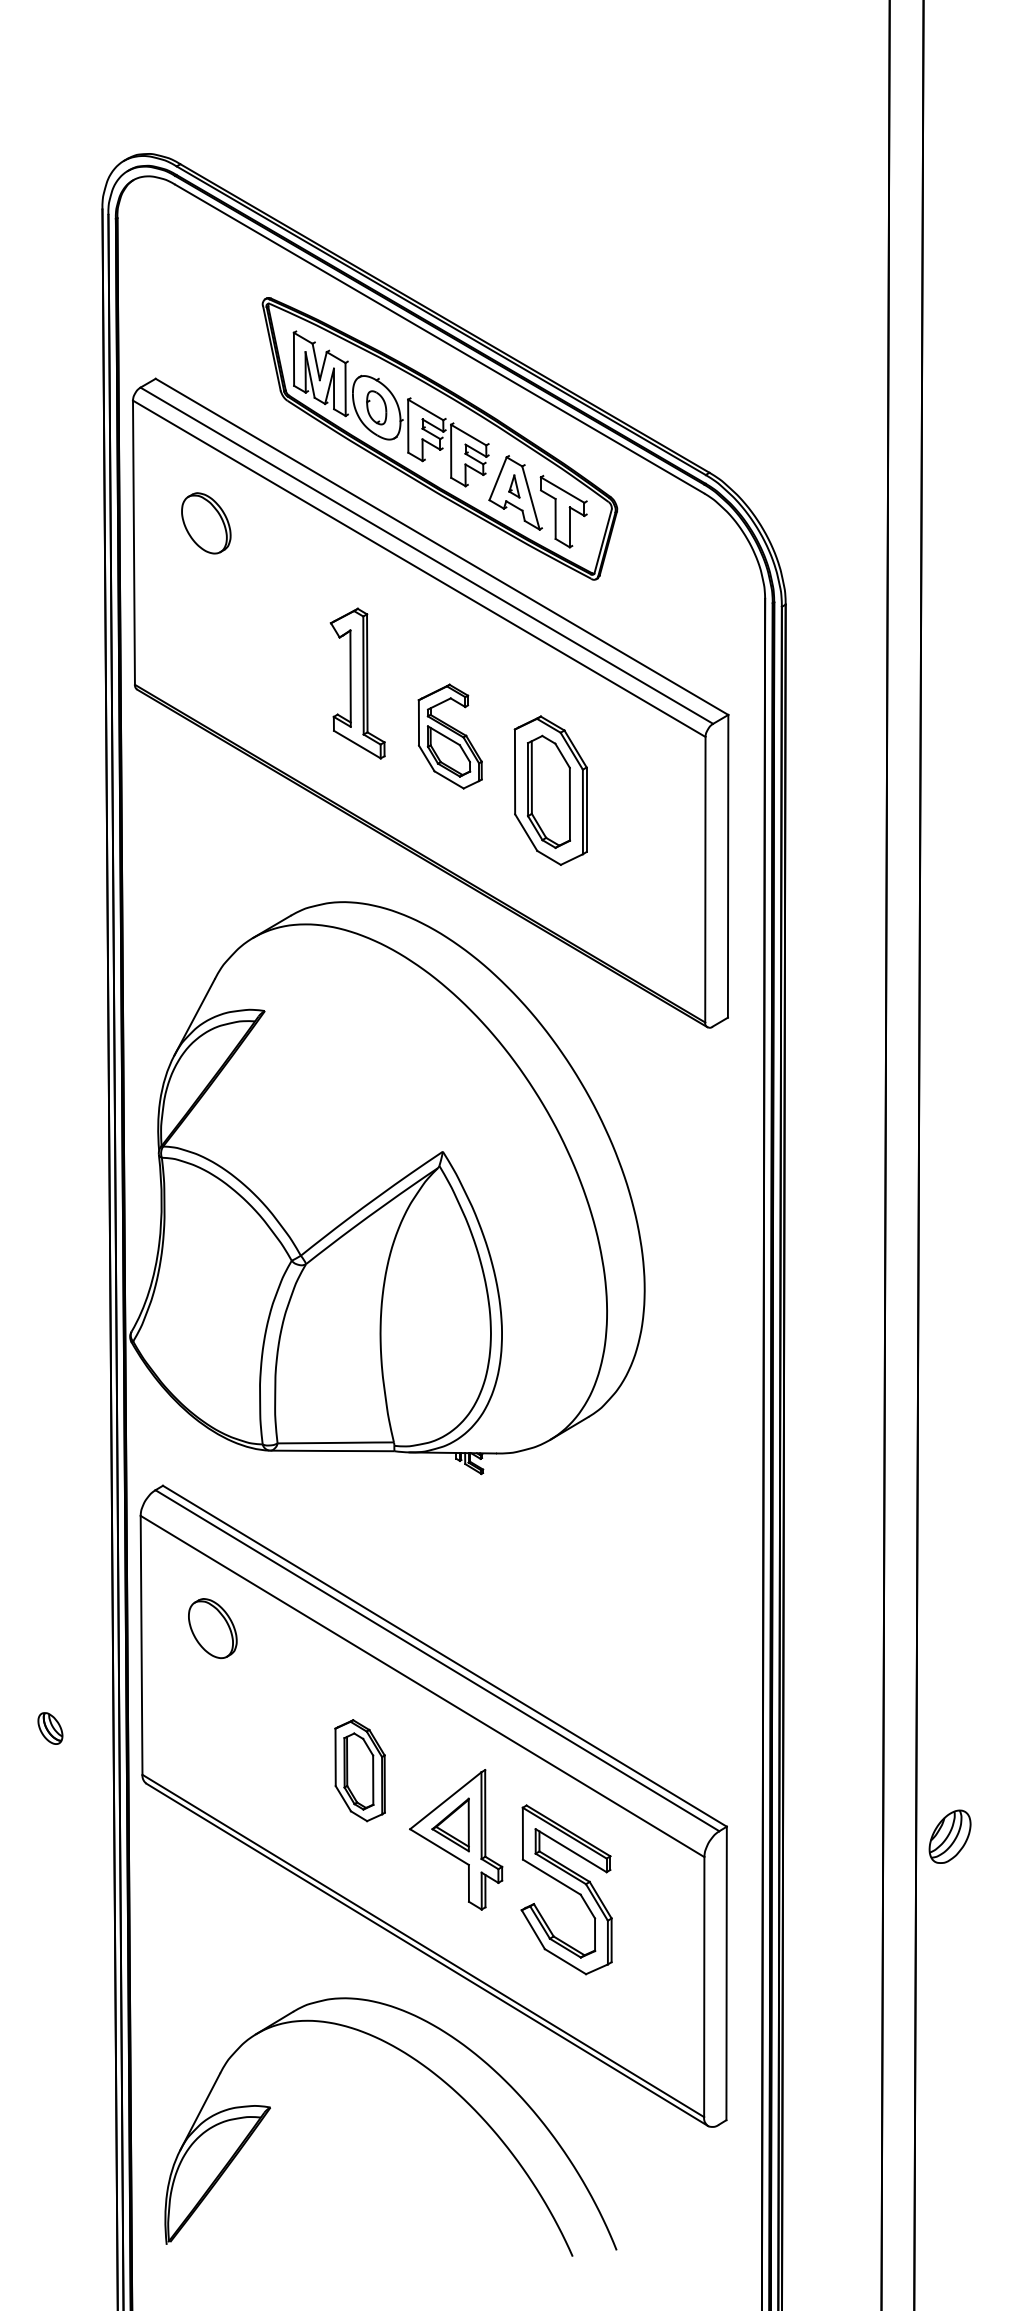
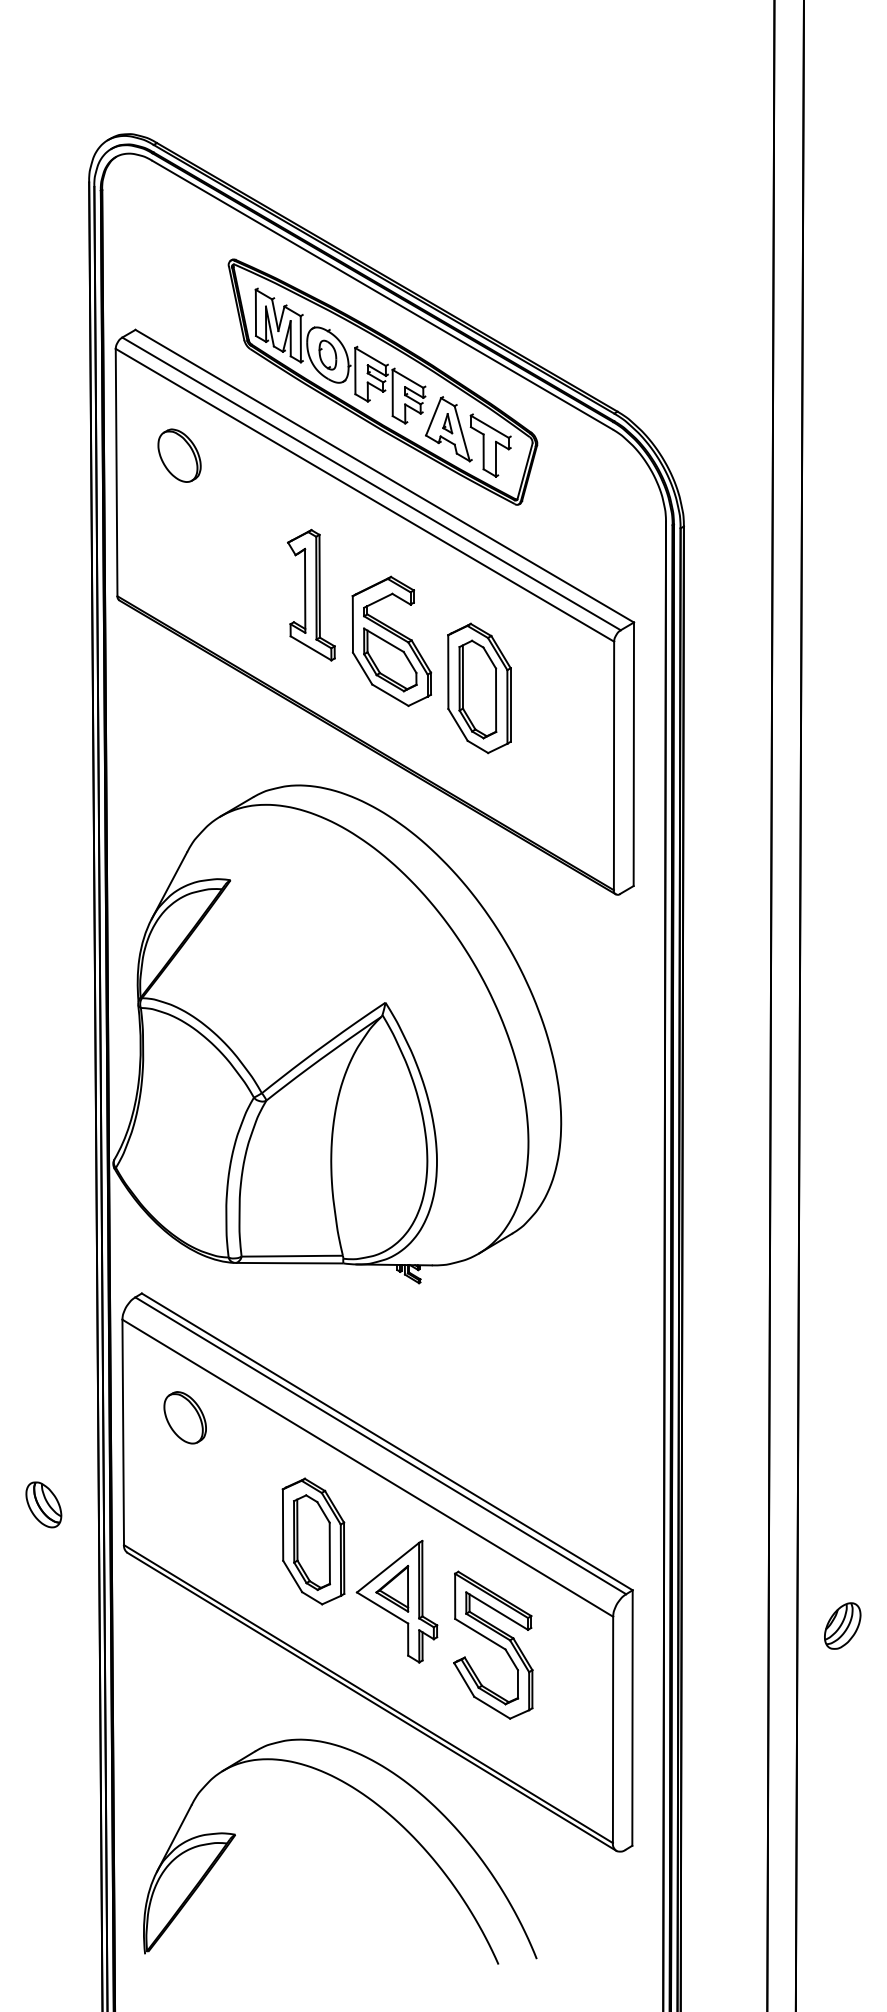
part: (450, 736) -> (392, 641), size x1.43
part: (50, 1728) -> (43, 1504), size x1.67
part: (359, 1770) -> (312, 1541), size x1.43
part: (949, 1836) -> (842, 1625), moved

